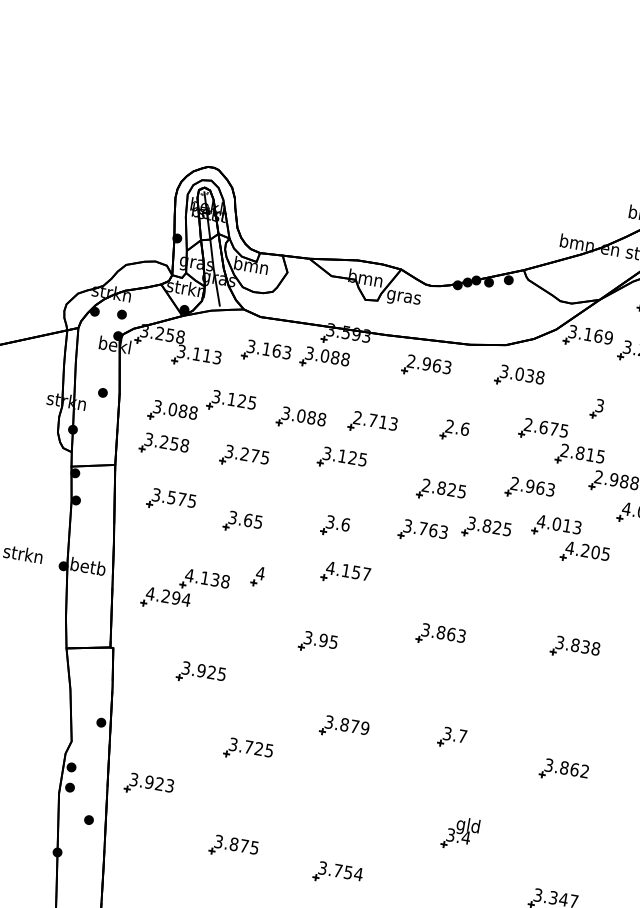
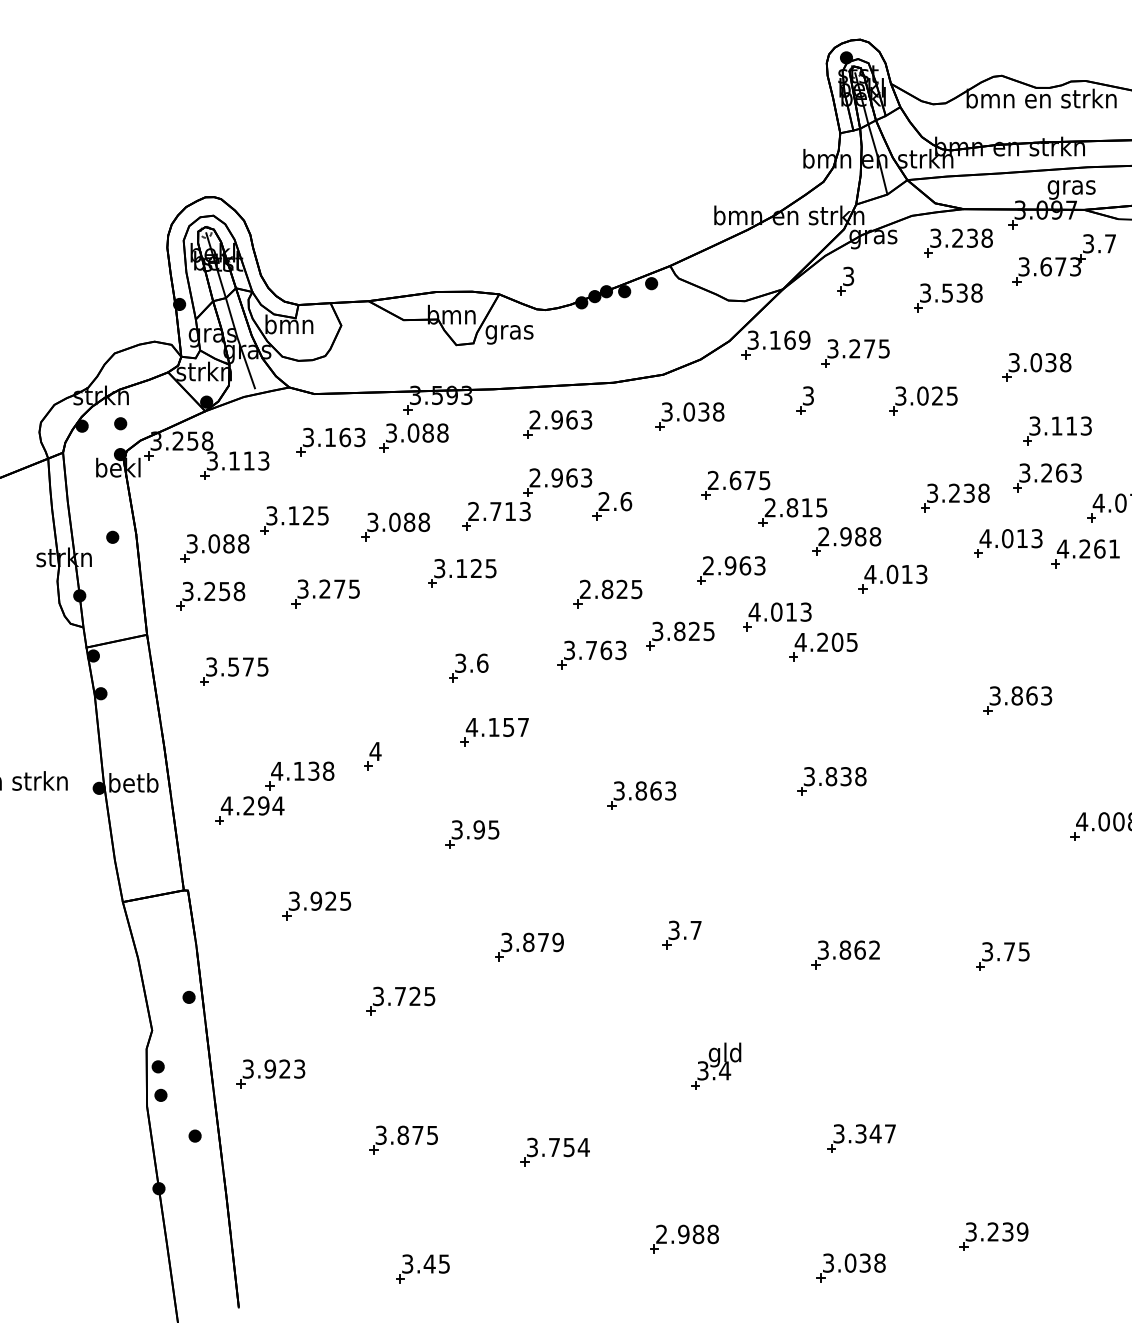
part: (419, 407) -> (557, 482), added
part: (596, 408) -> (804, 400), moved
part: (242, 522) -> (338, 684), removed

